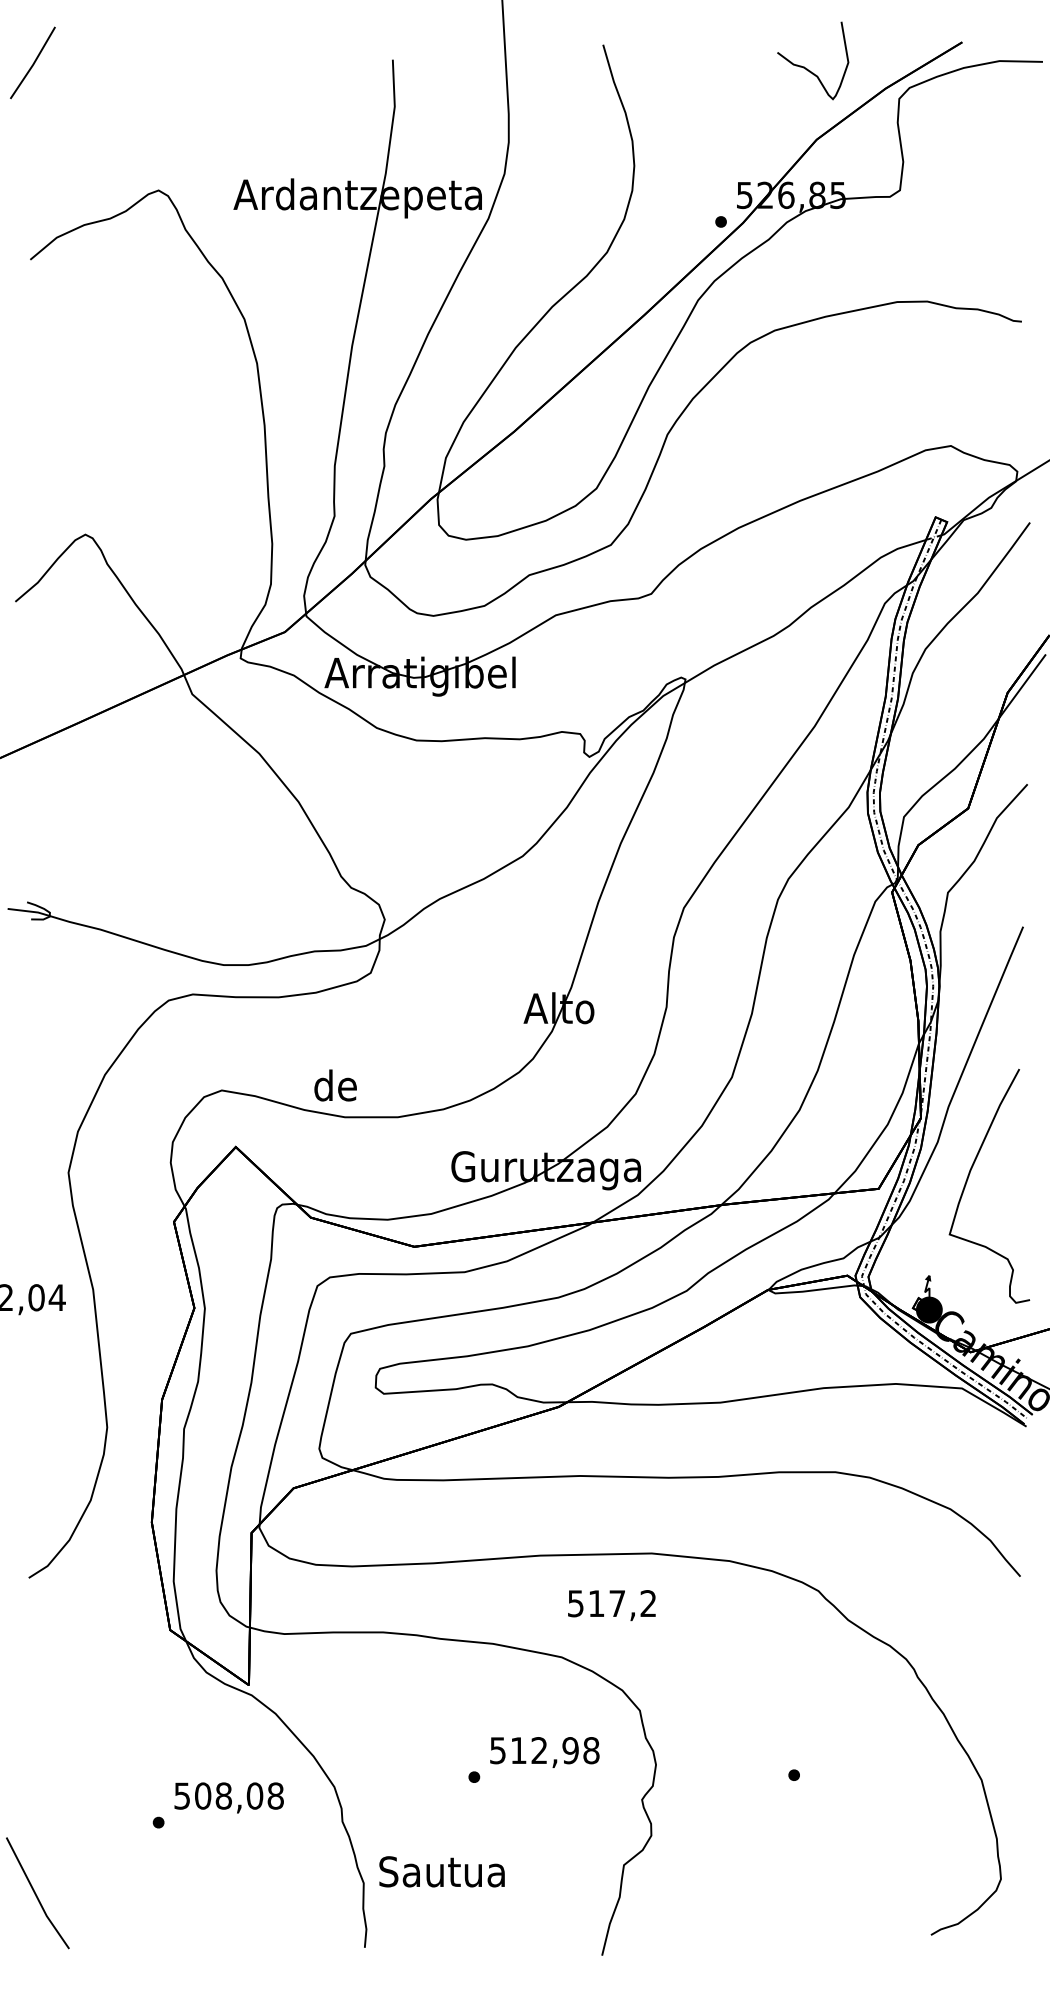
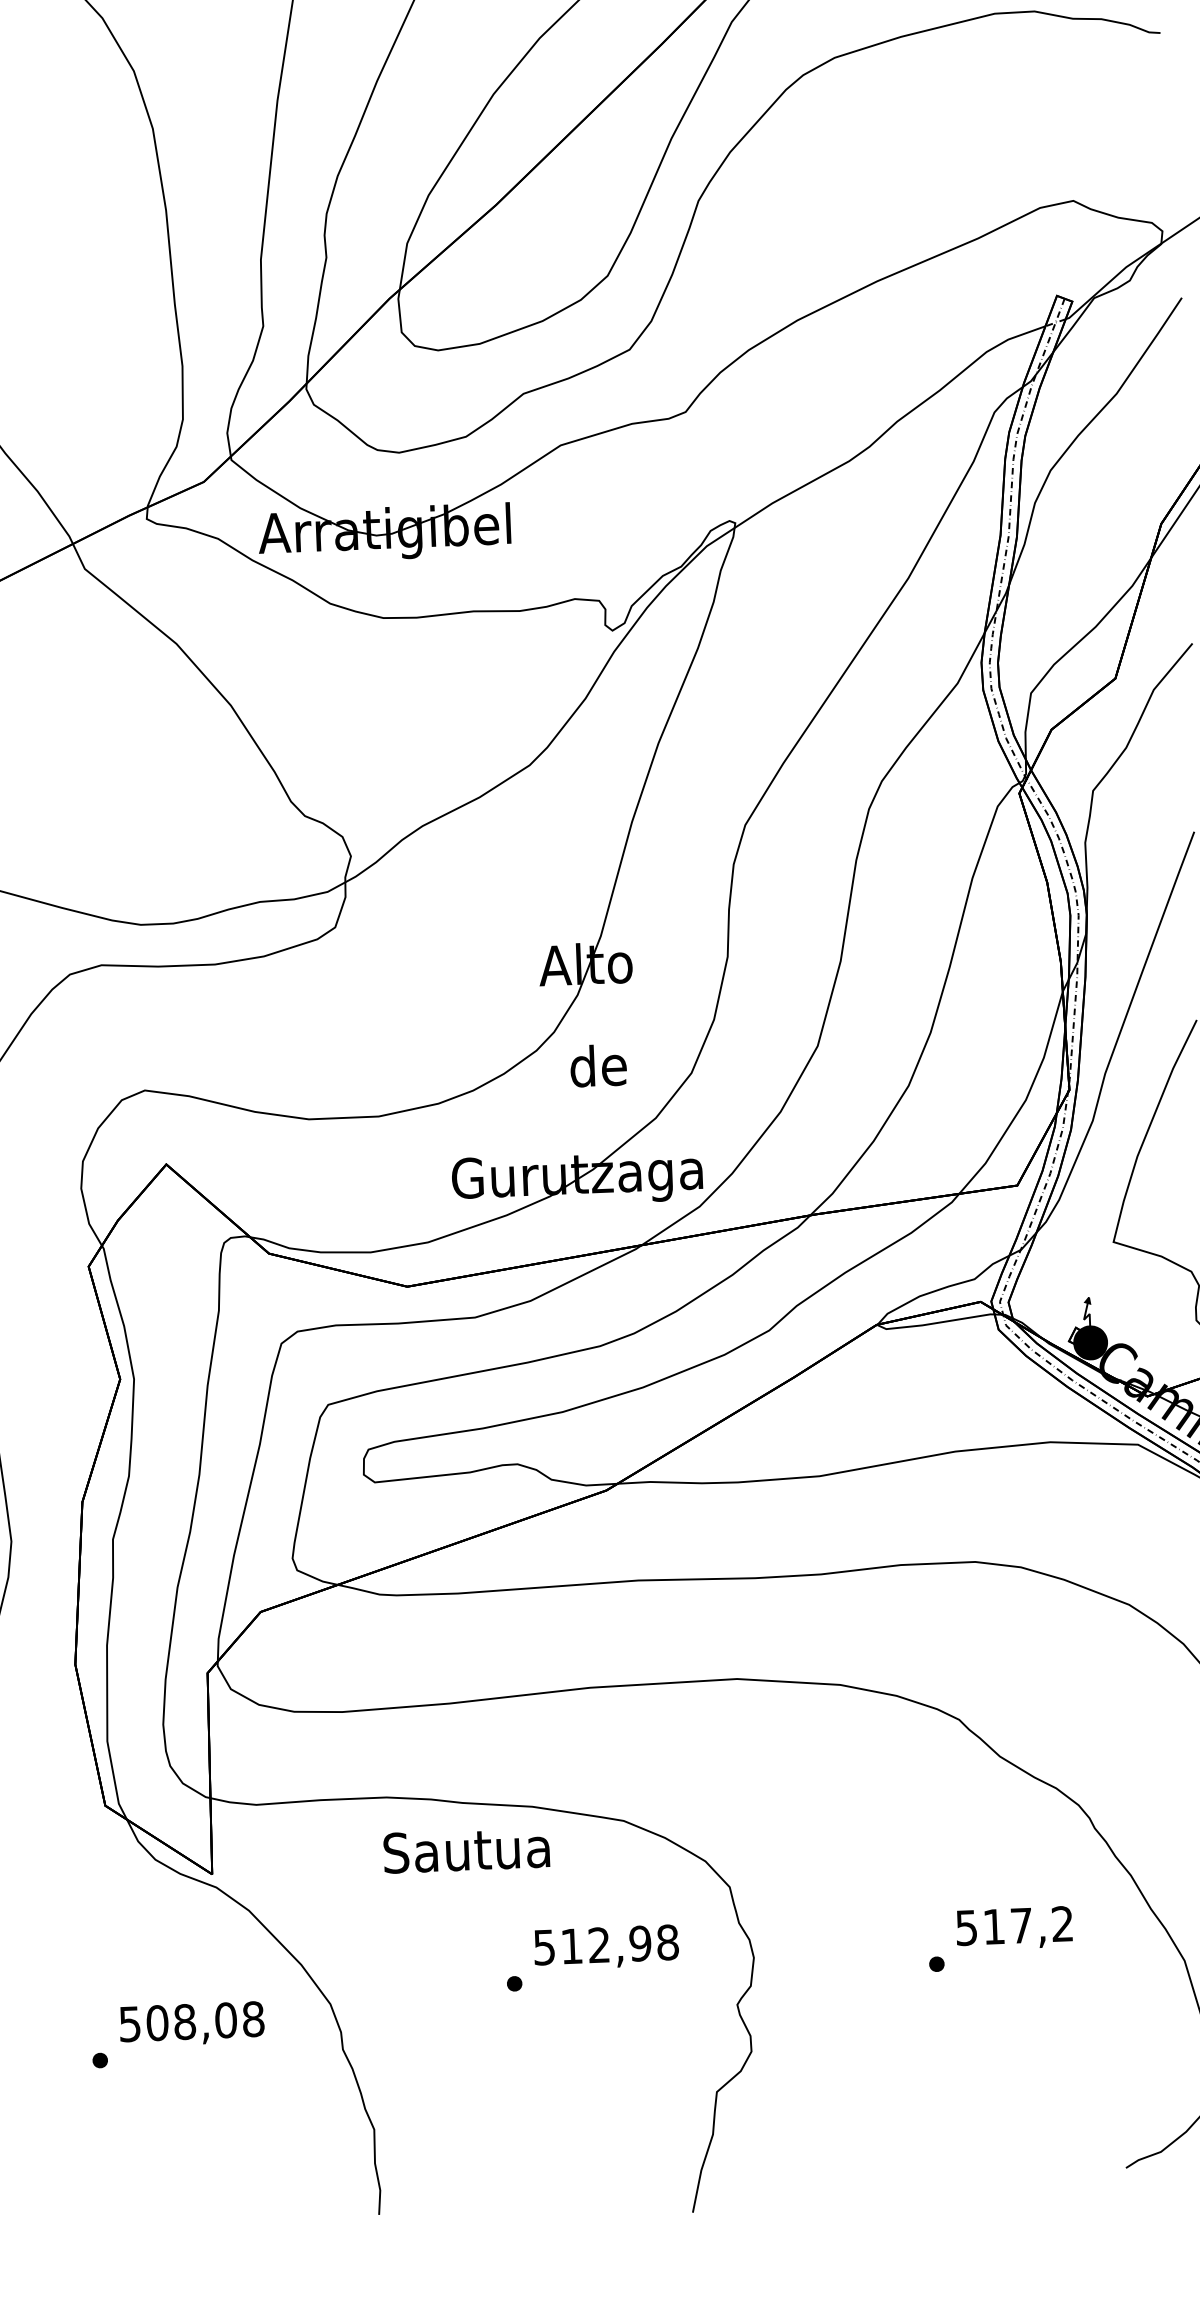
text: (335, 1085) -> (598, 1065), moved
text: (611, 1605) -> (1013, 1928), moved
text: (441, 1871) -> (465, 1849), moved

